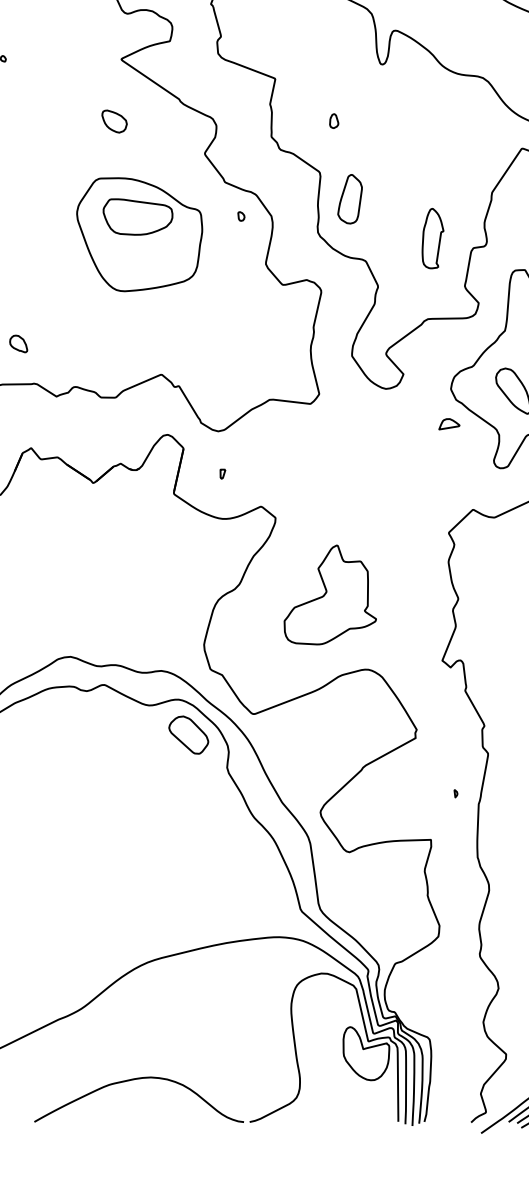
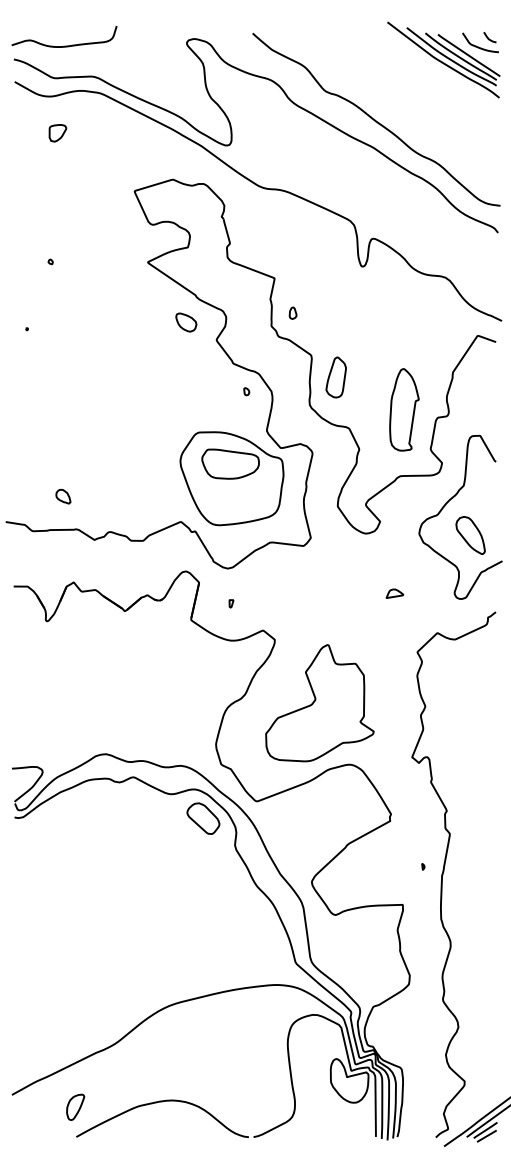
part: (333, 120) -> (292, 312), moved
part: (114, 121) -> (186, 322), moved
part: (139, 234) -> (231, 478), moved
part: (433, 238) -> (404, 409), size x1.67
part: (448, 423) -> (394, 593), moved
part: (329, 595) -> (319, 703), size x1.43
part: (33, 1084) -> (75, 1106), added

